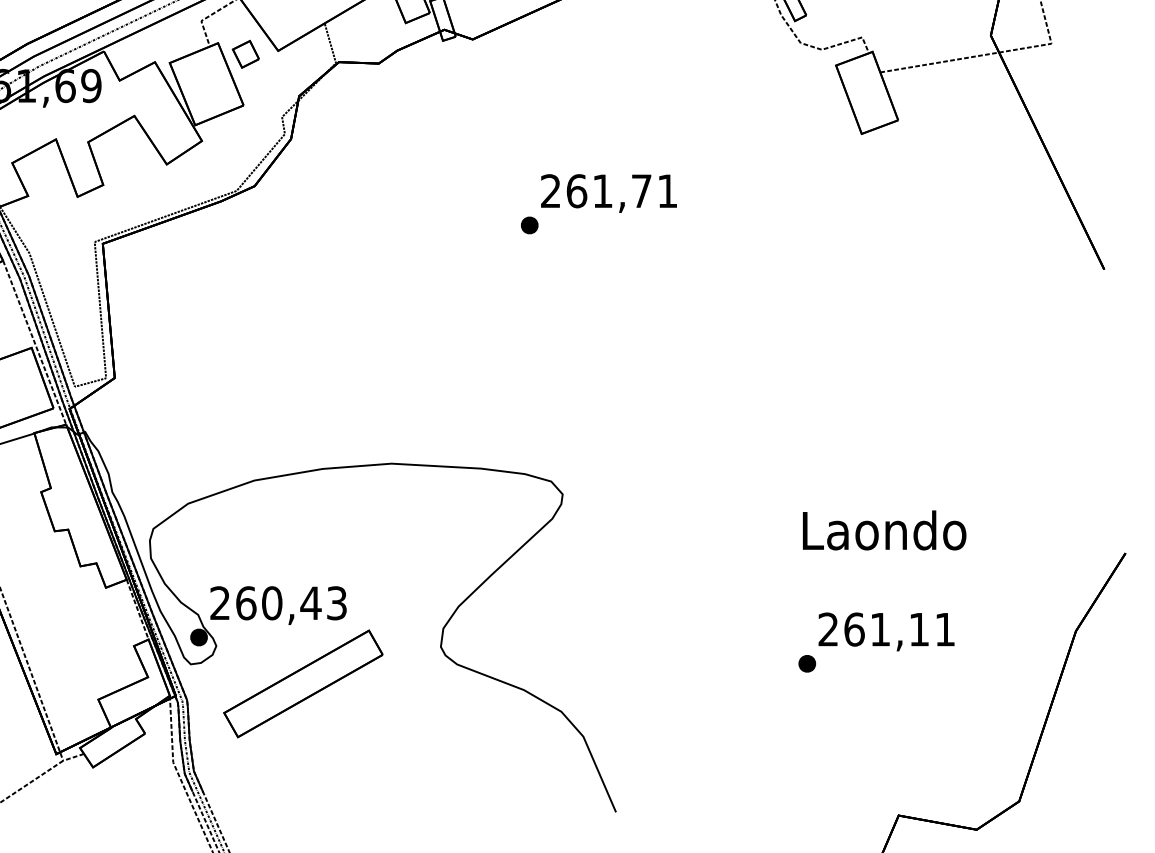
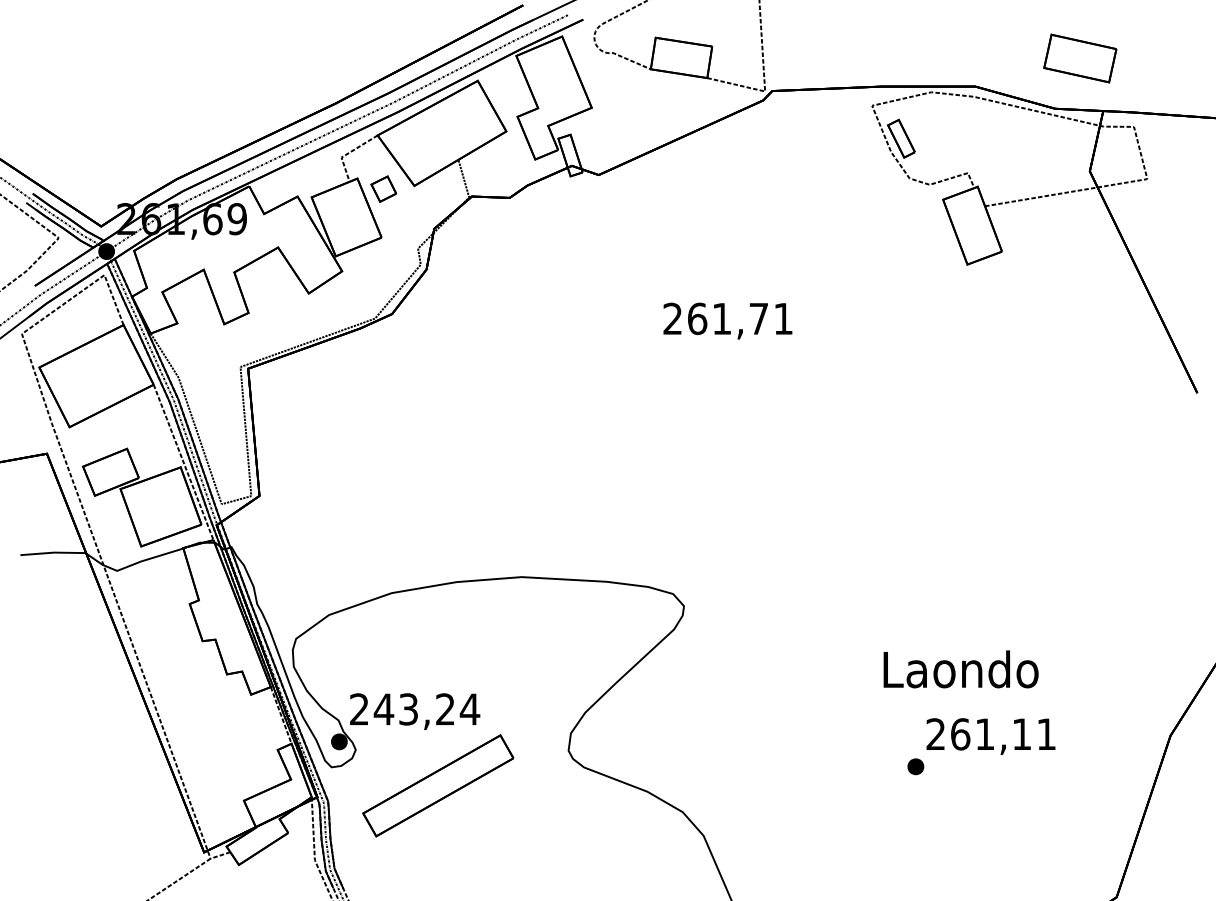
part: (529, 225) -> (652, 351), removed
text: (883, 530) -> (960, 669), moved
text: (290, 603) -> (426, 709), 260,43 -> 243,24

